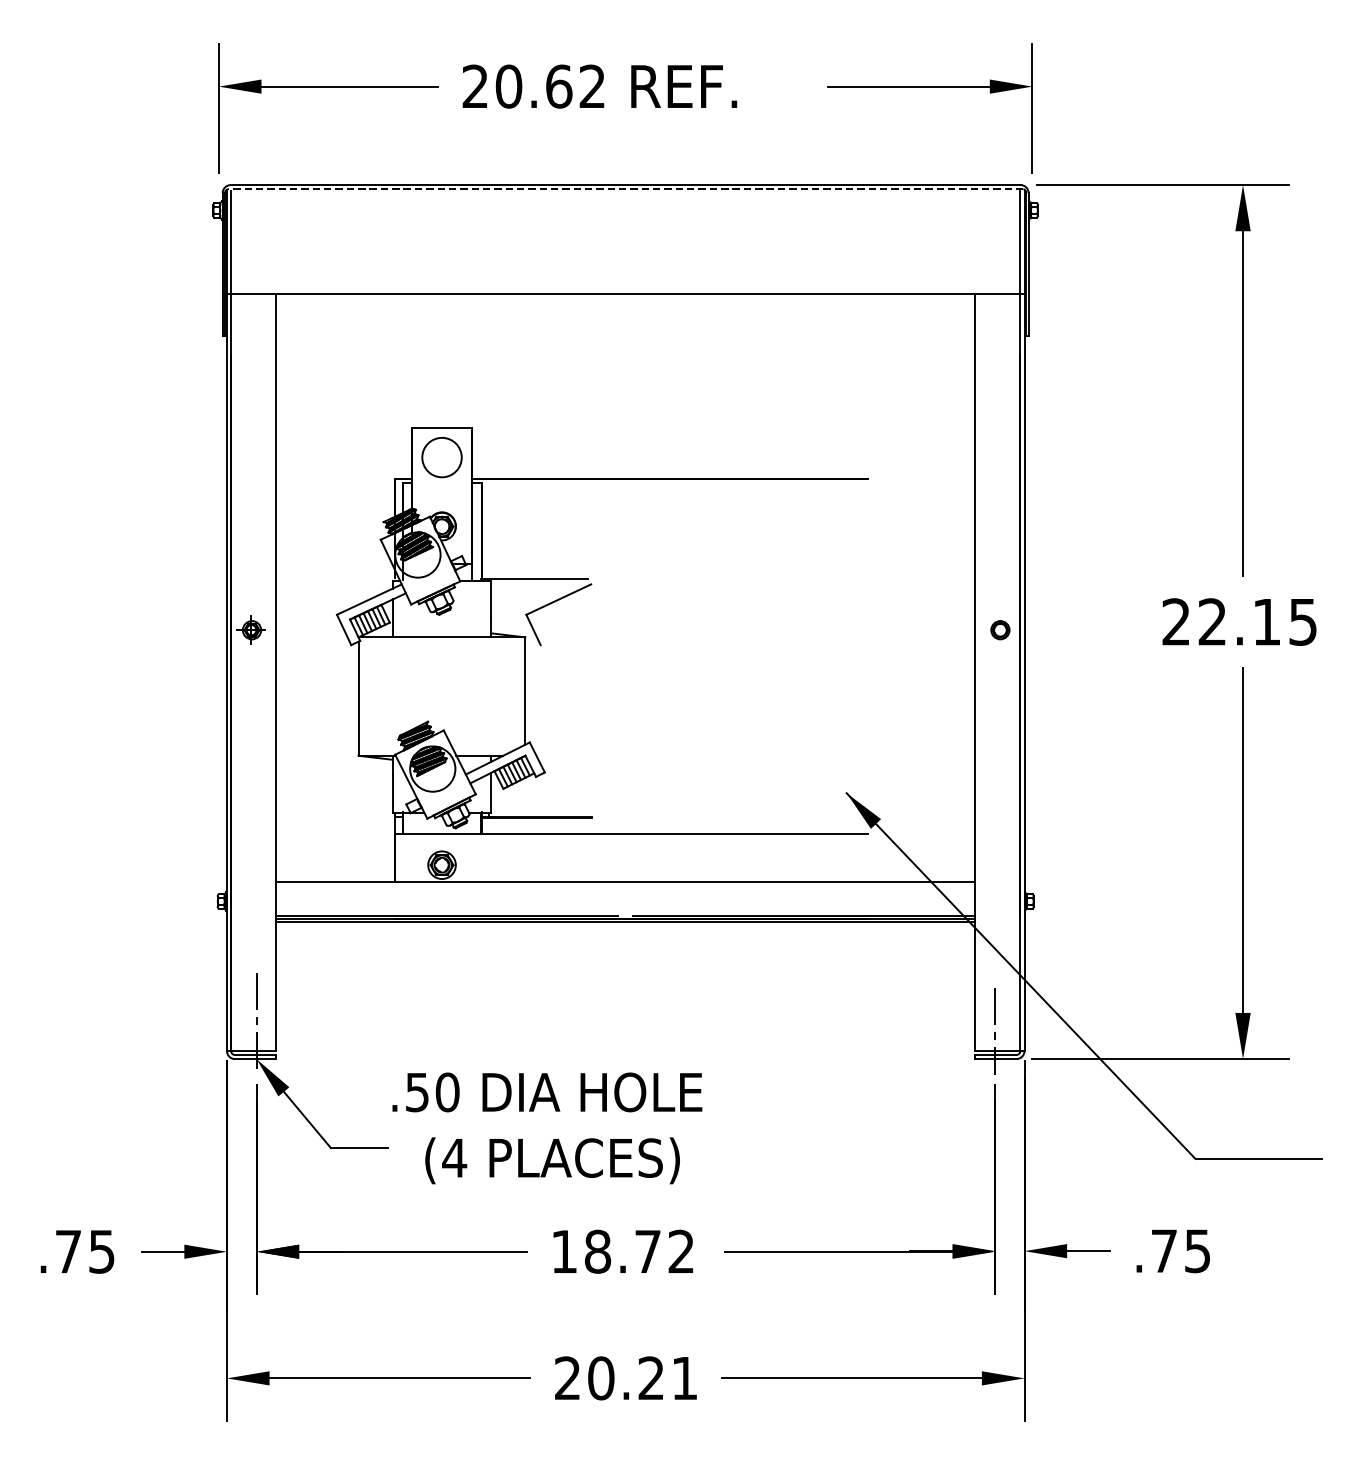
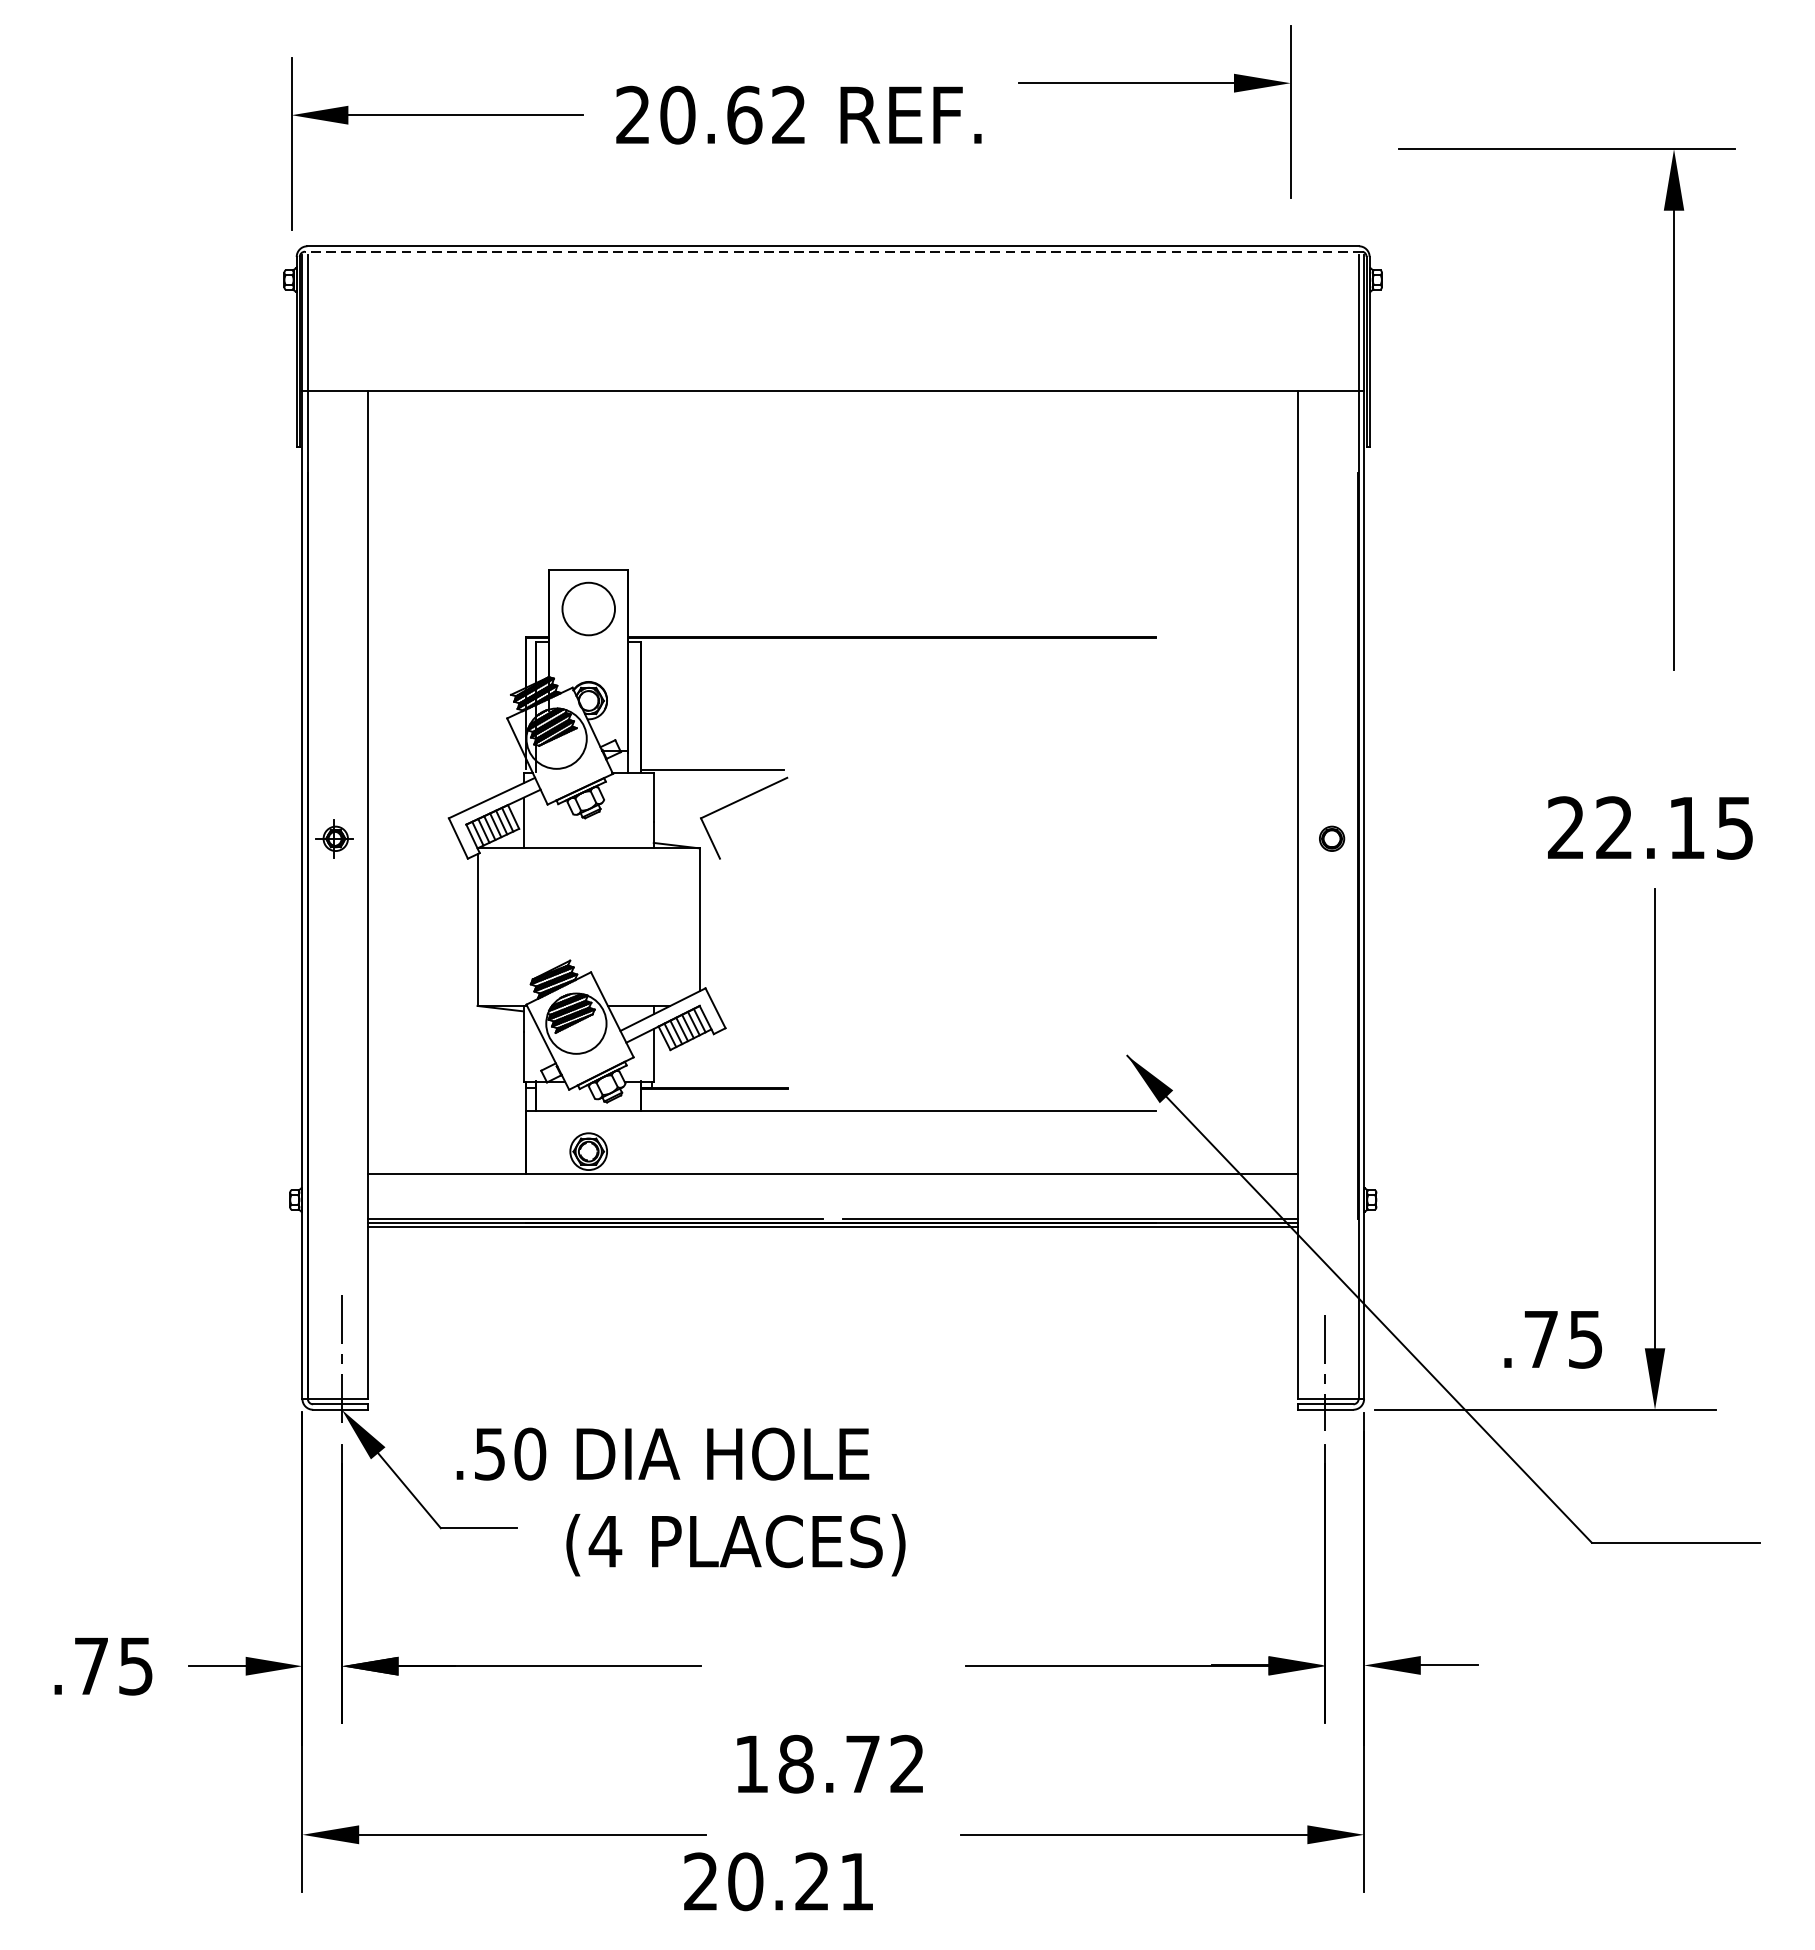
part: (930, 86) -> (1154, 83), moved
part: (1242, 380) -> (1673, 409), moved
text: (547, 1091) -> (662, 1453), moved
text: (622, 1251) -> (829, 1763), moved
text: (1172, 1251) -> (1552, 1339), moved
text: (625, 1378) -> (778, 1881), moved

